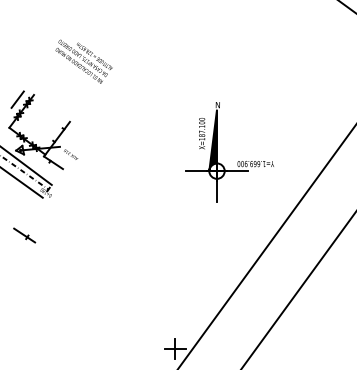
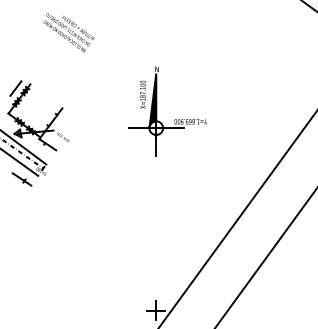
text: (83, 61) -> (68, 32), moved
part: (218, 152) -> (157, 111), moved
part: (23, 235) -> (21, 179), moved

